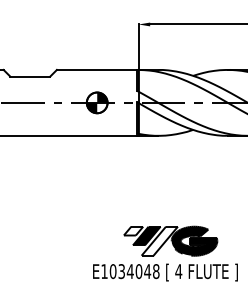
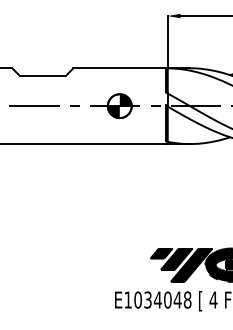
fill: (133, 230) -> (161, 252), added
fill: (159, 240) -> (191, 264), added

